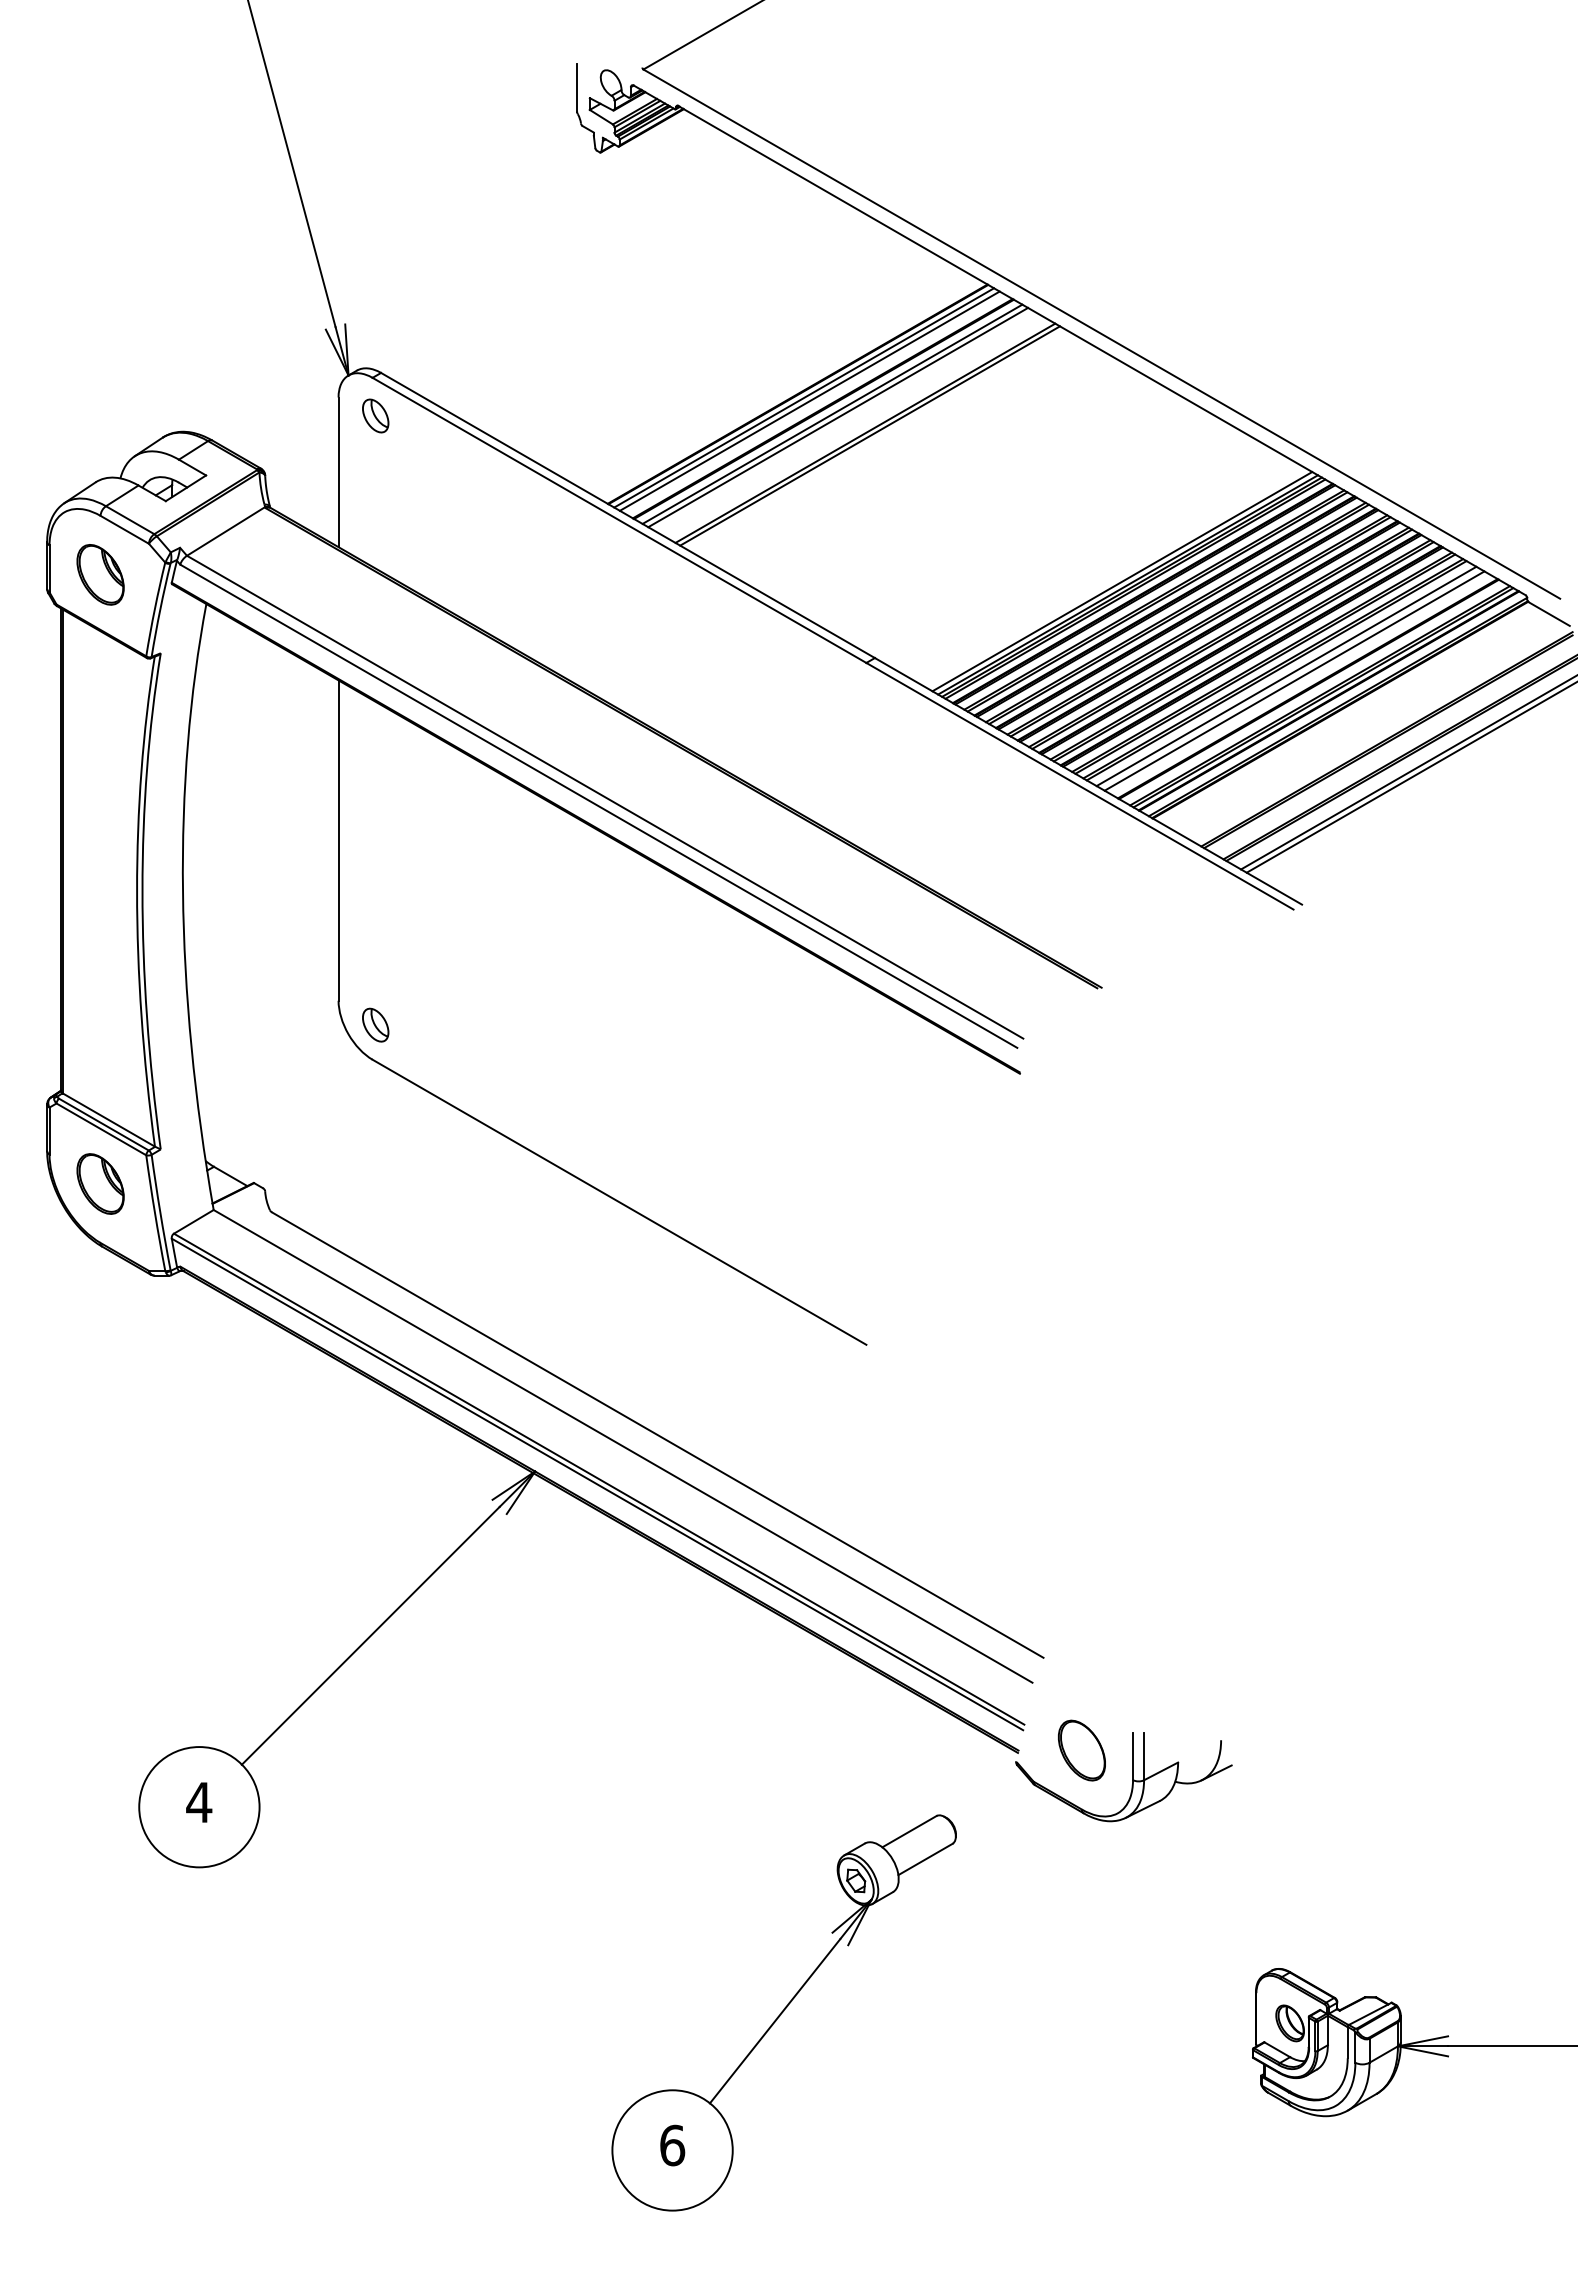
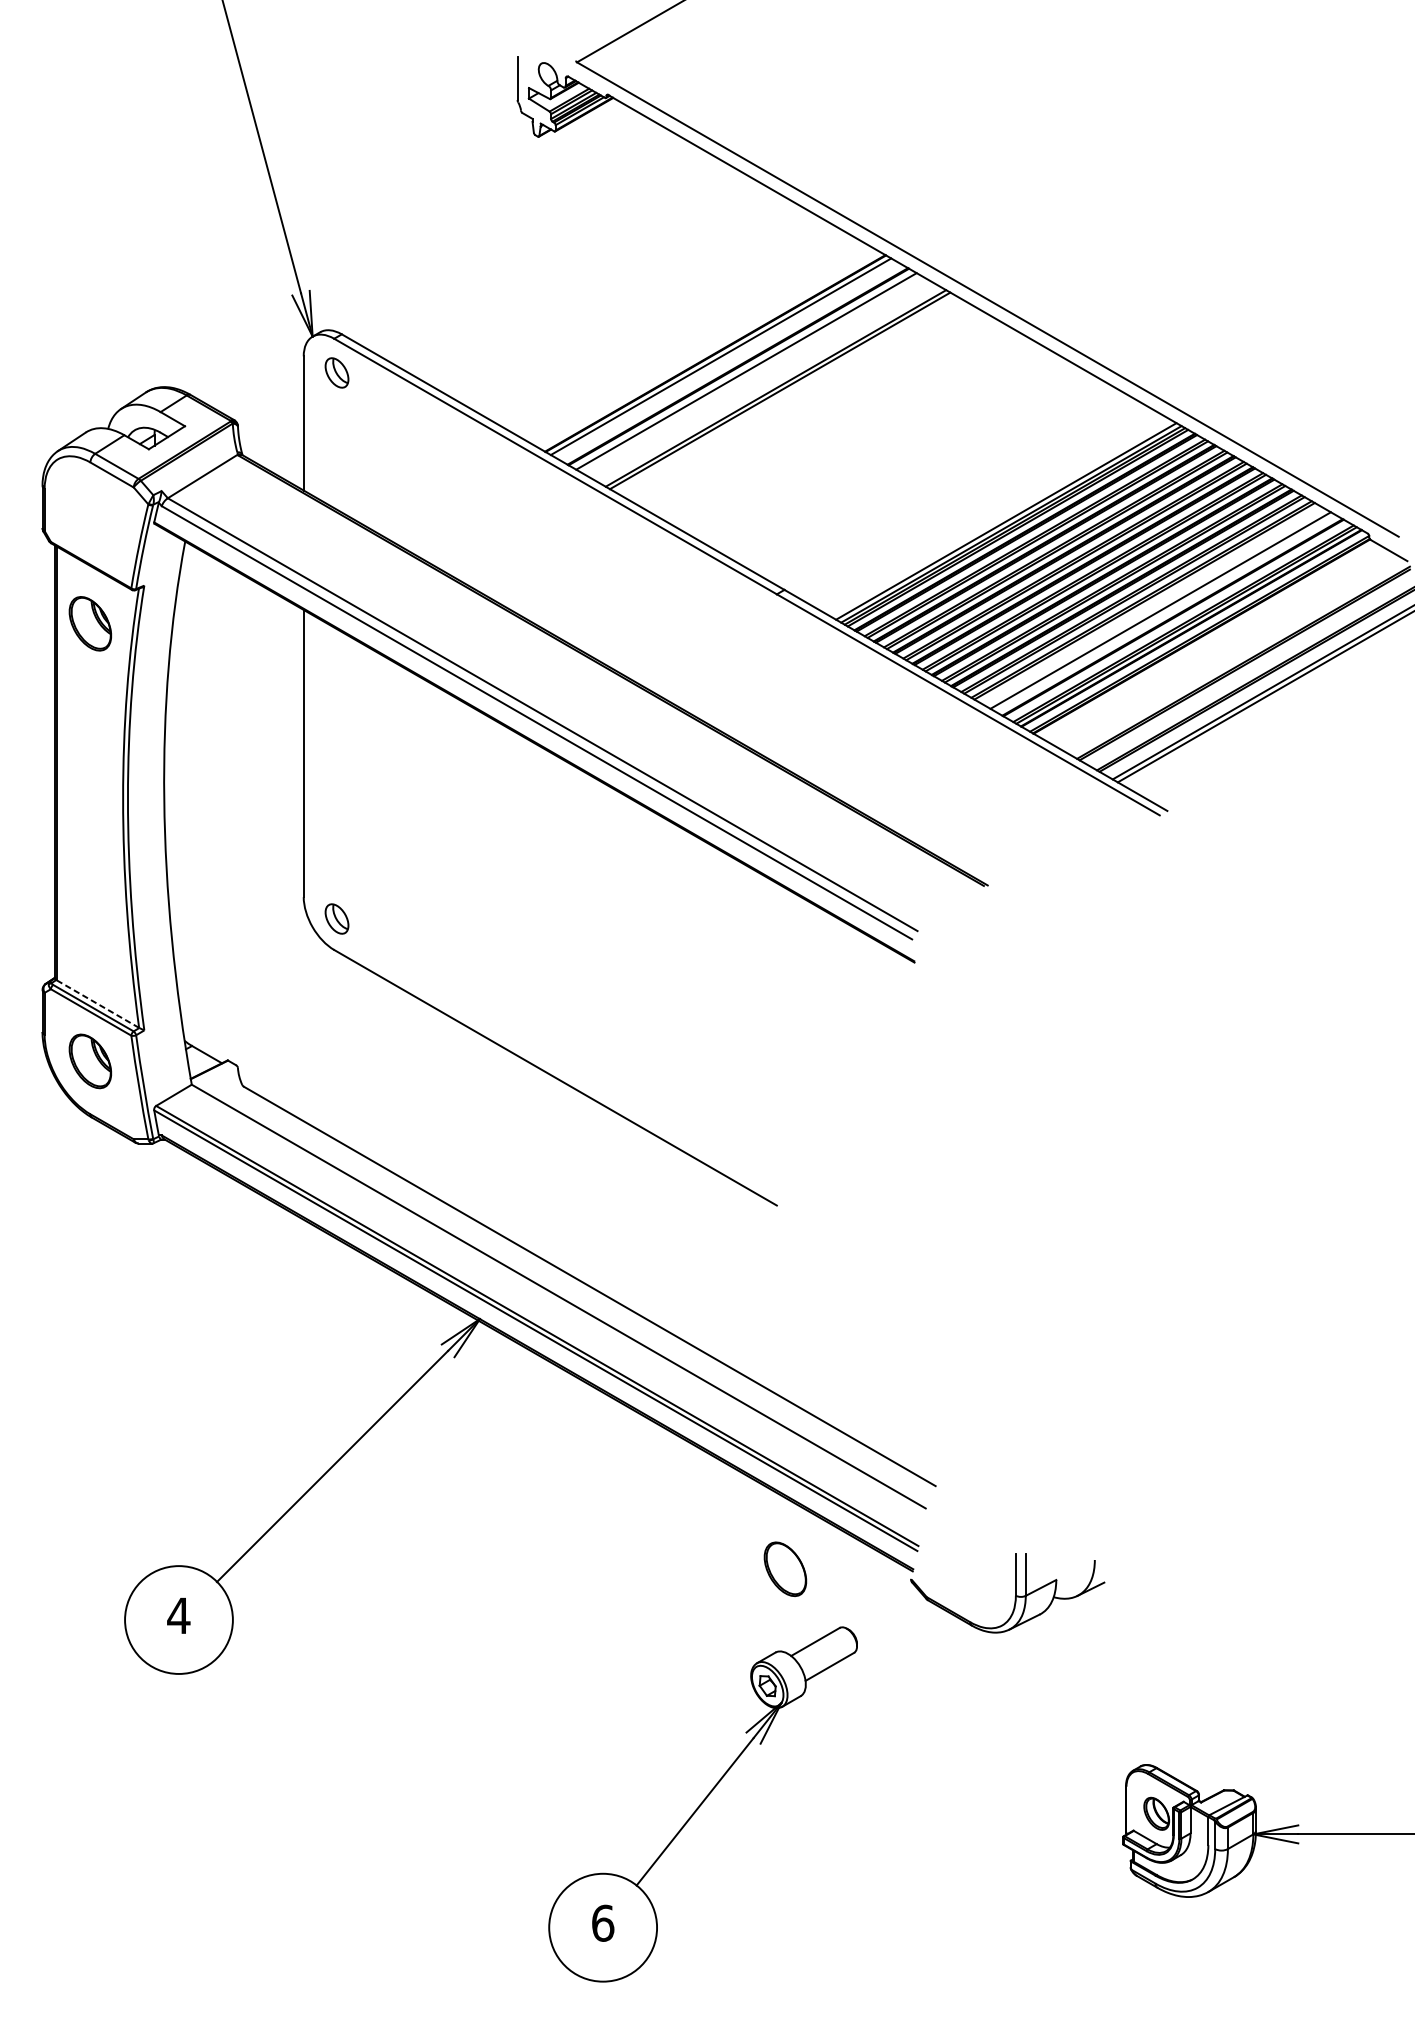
line: (809, 400) -> (725, 359), removed
line: (838, 417) -> (751, 374), removed
part: (100, 574) -> (90, 623), moved
line: (1286, 676) -> (1153, 606), removed
line: (109, 1120) -> (98, 1004), solid -> dashed
part: (1081, 1750) -> (785, 1569), moved

